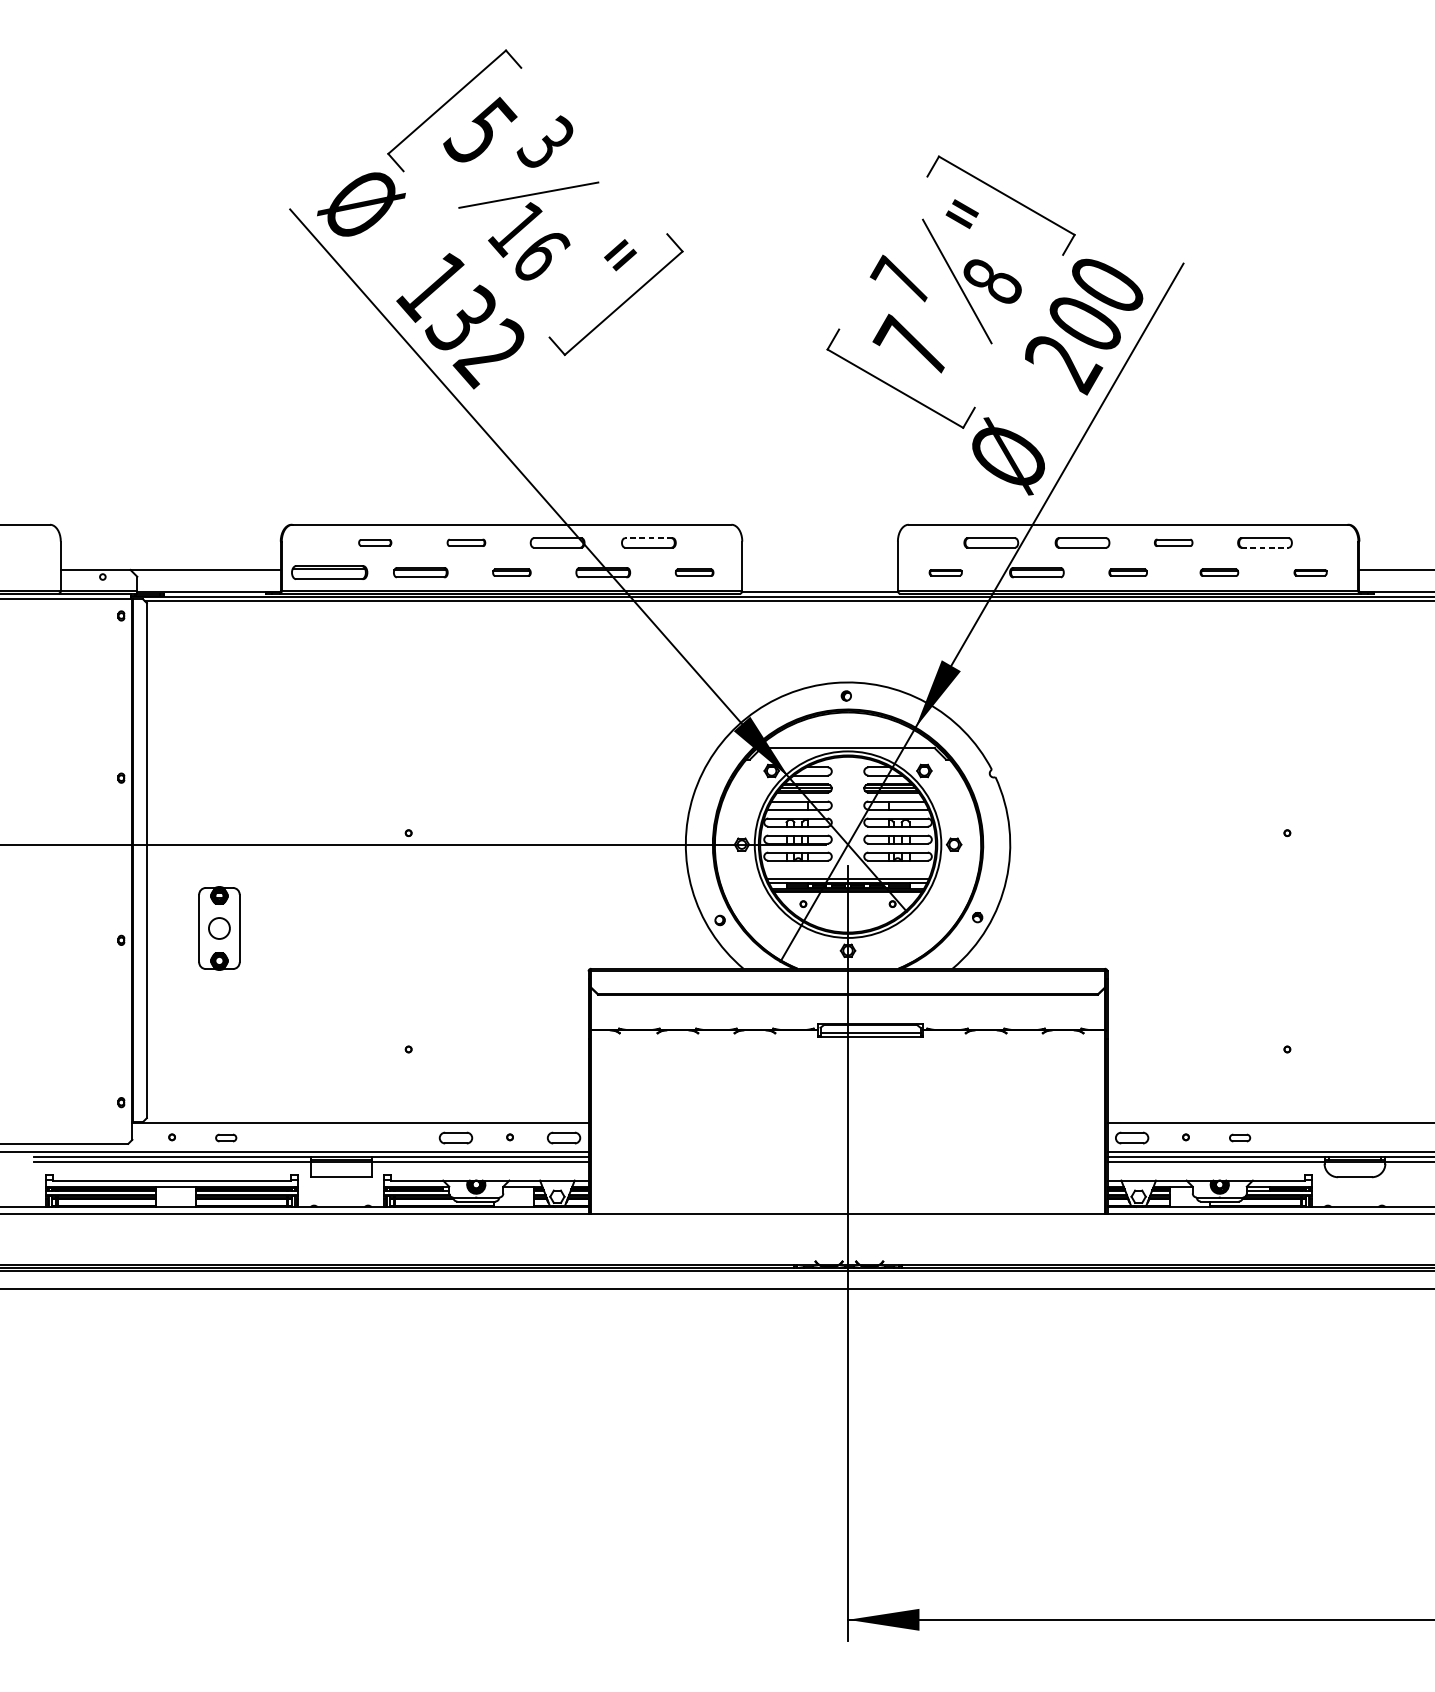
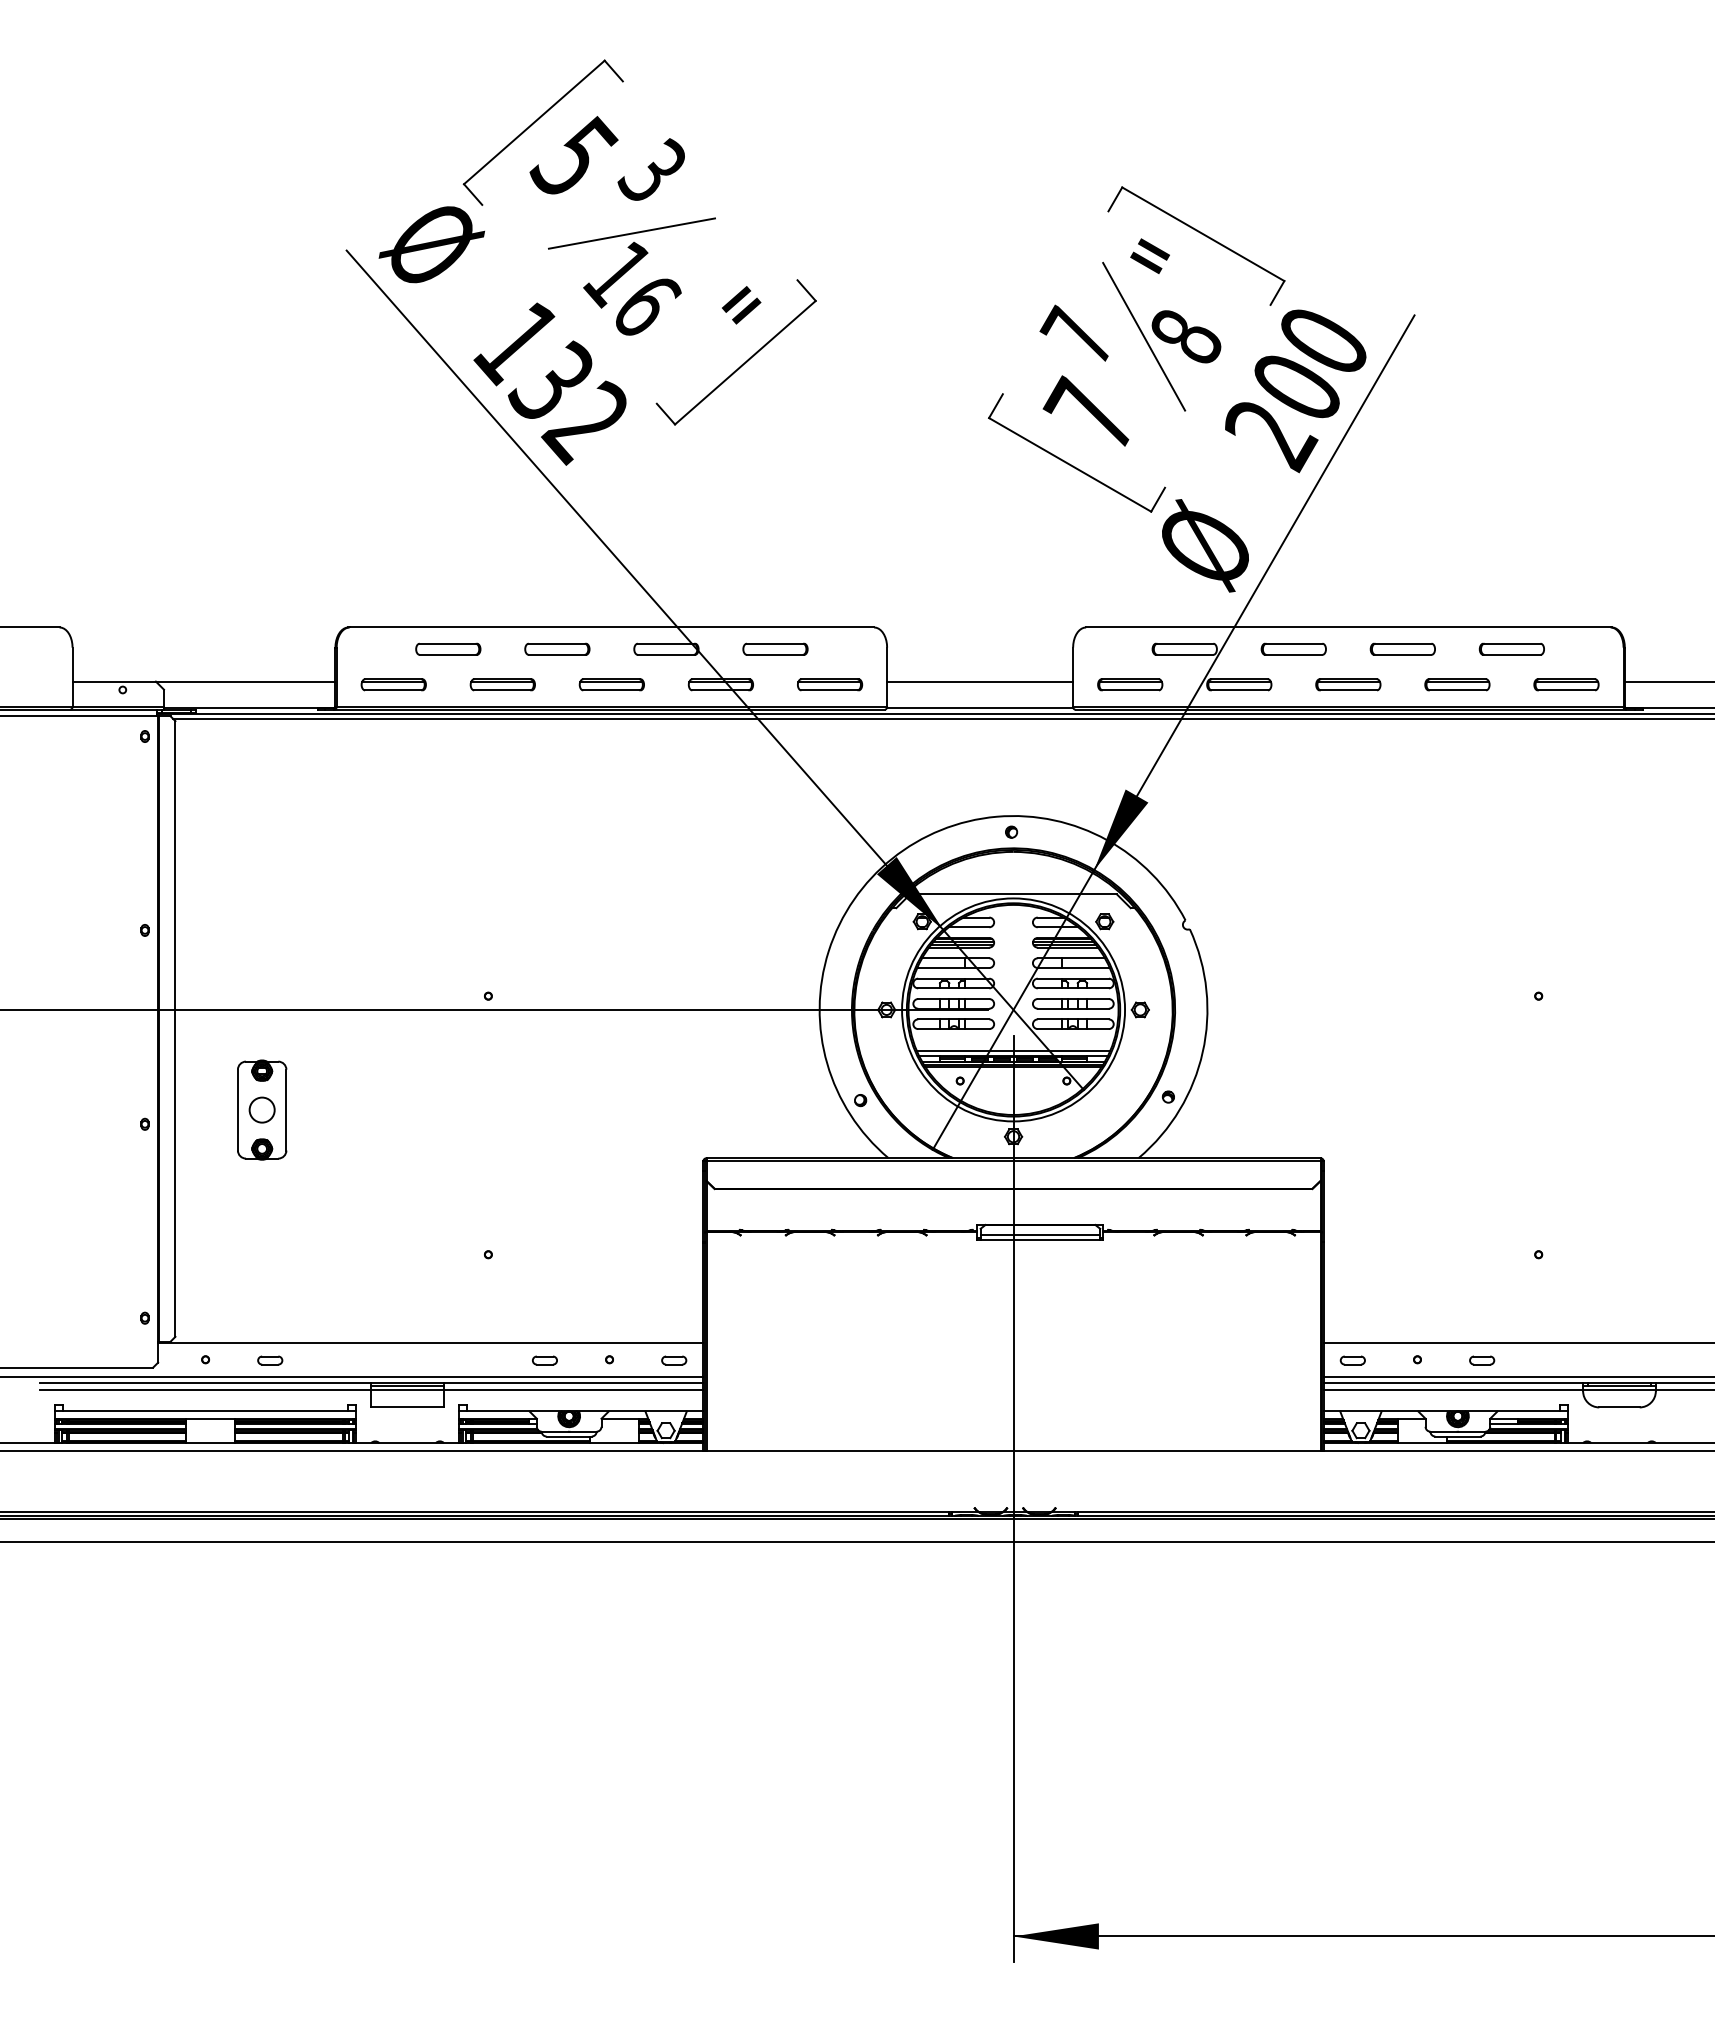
line: (648, 538) -> (775, 643), dashed -> solid
part: (375, 542) -> (448, 648), size x1.67
part: (466, 542) -> (557, 648), size x1.43
part: (1173, 542) -> (1402, 648), size x1.43
line: (1264, 547) -> (1511, 654), dashed -> solid
line: (820, 569) -> (980, 681), added
part: (329, 572) -> (393, 684), size x0.71
part: (511, 572) -> (611, 684), size x1.43
part: (694, 572) -> (830, 684), size x1.43
part: (945, 572) -> (1130, 684), size x1.67
part: (1128, 572) -> (1348, 684), size x1.43
part: (1219, 572) -> (1457, 684), size x1.43
part: (1310, 572) -> (1566, 684), size x1.67
part: (455, 1137) -> (544, 1360), size x0.62
part: (564, 1137) -> (674, 1360), size x0.62
part: (1131, 1137) -> (1352, 1360), size x0.62

